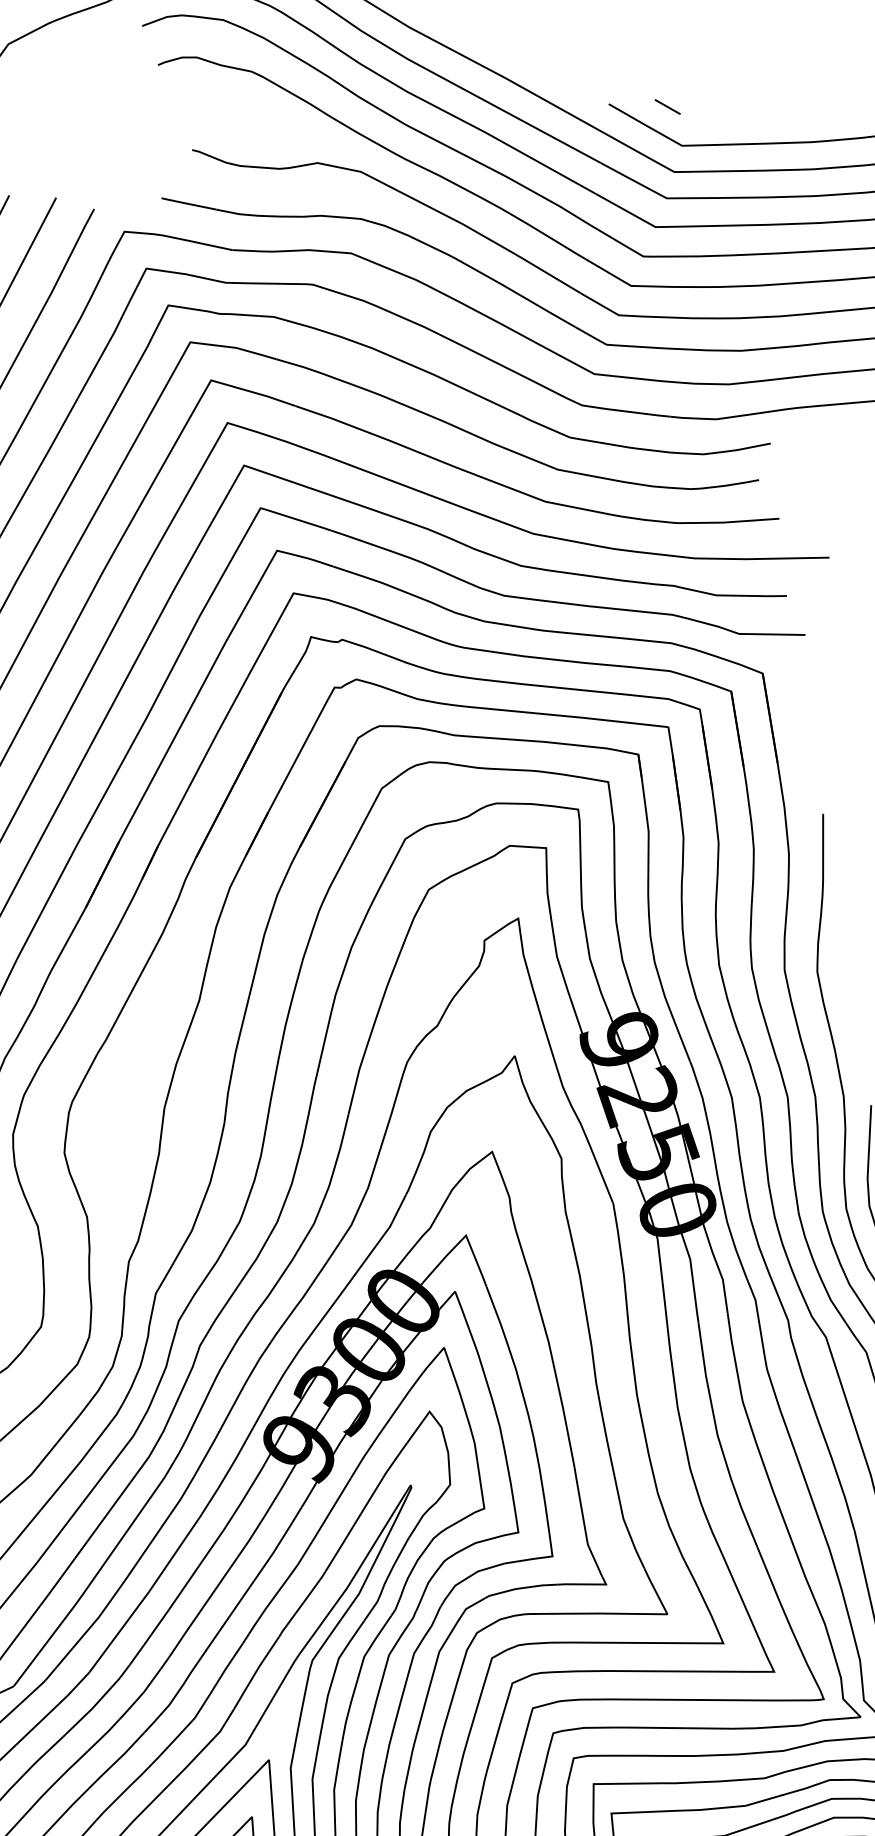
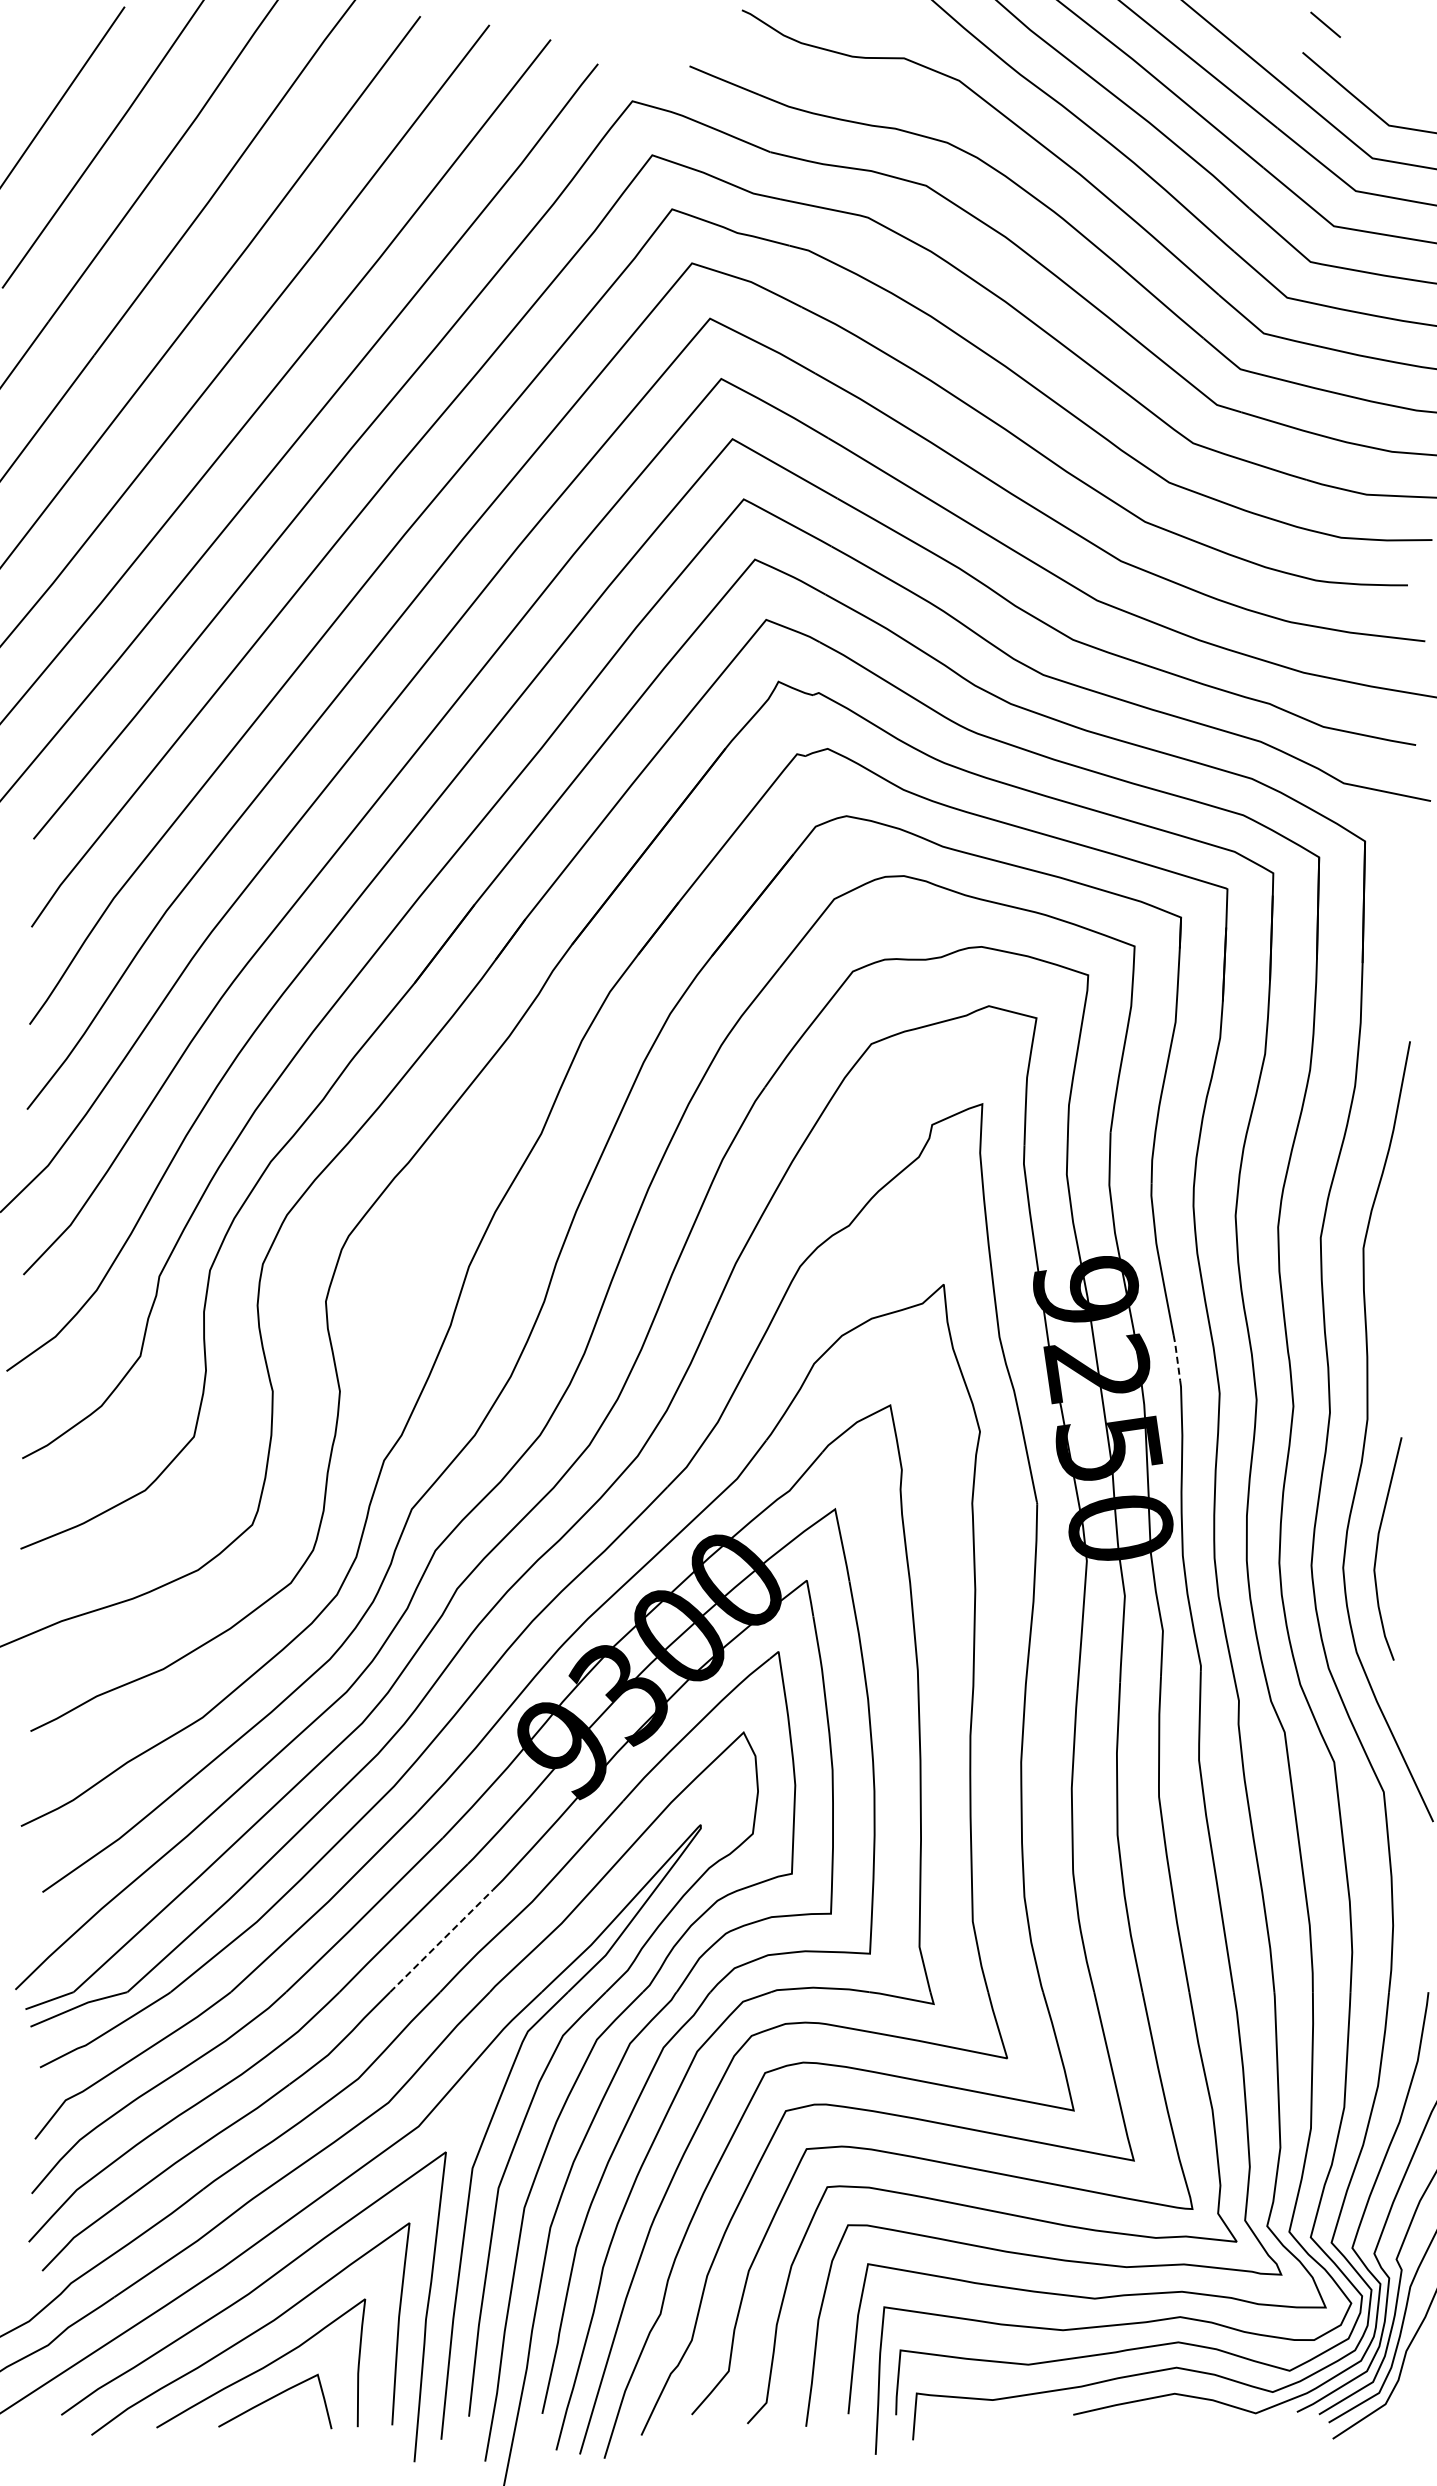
line: (667, 106) -> (1325, 24), moved
line: (696, 1077) -> (1177, 1357), solid -> dashed
line: (236, 1606) -> (441, 1941), solid -> dashed

